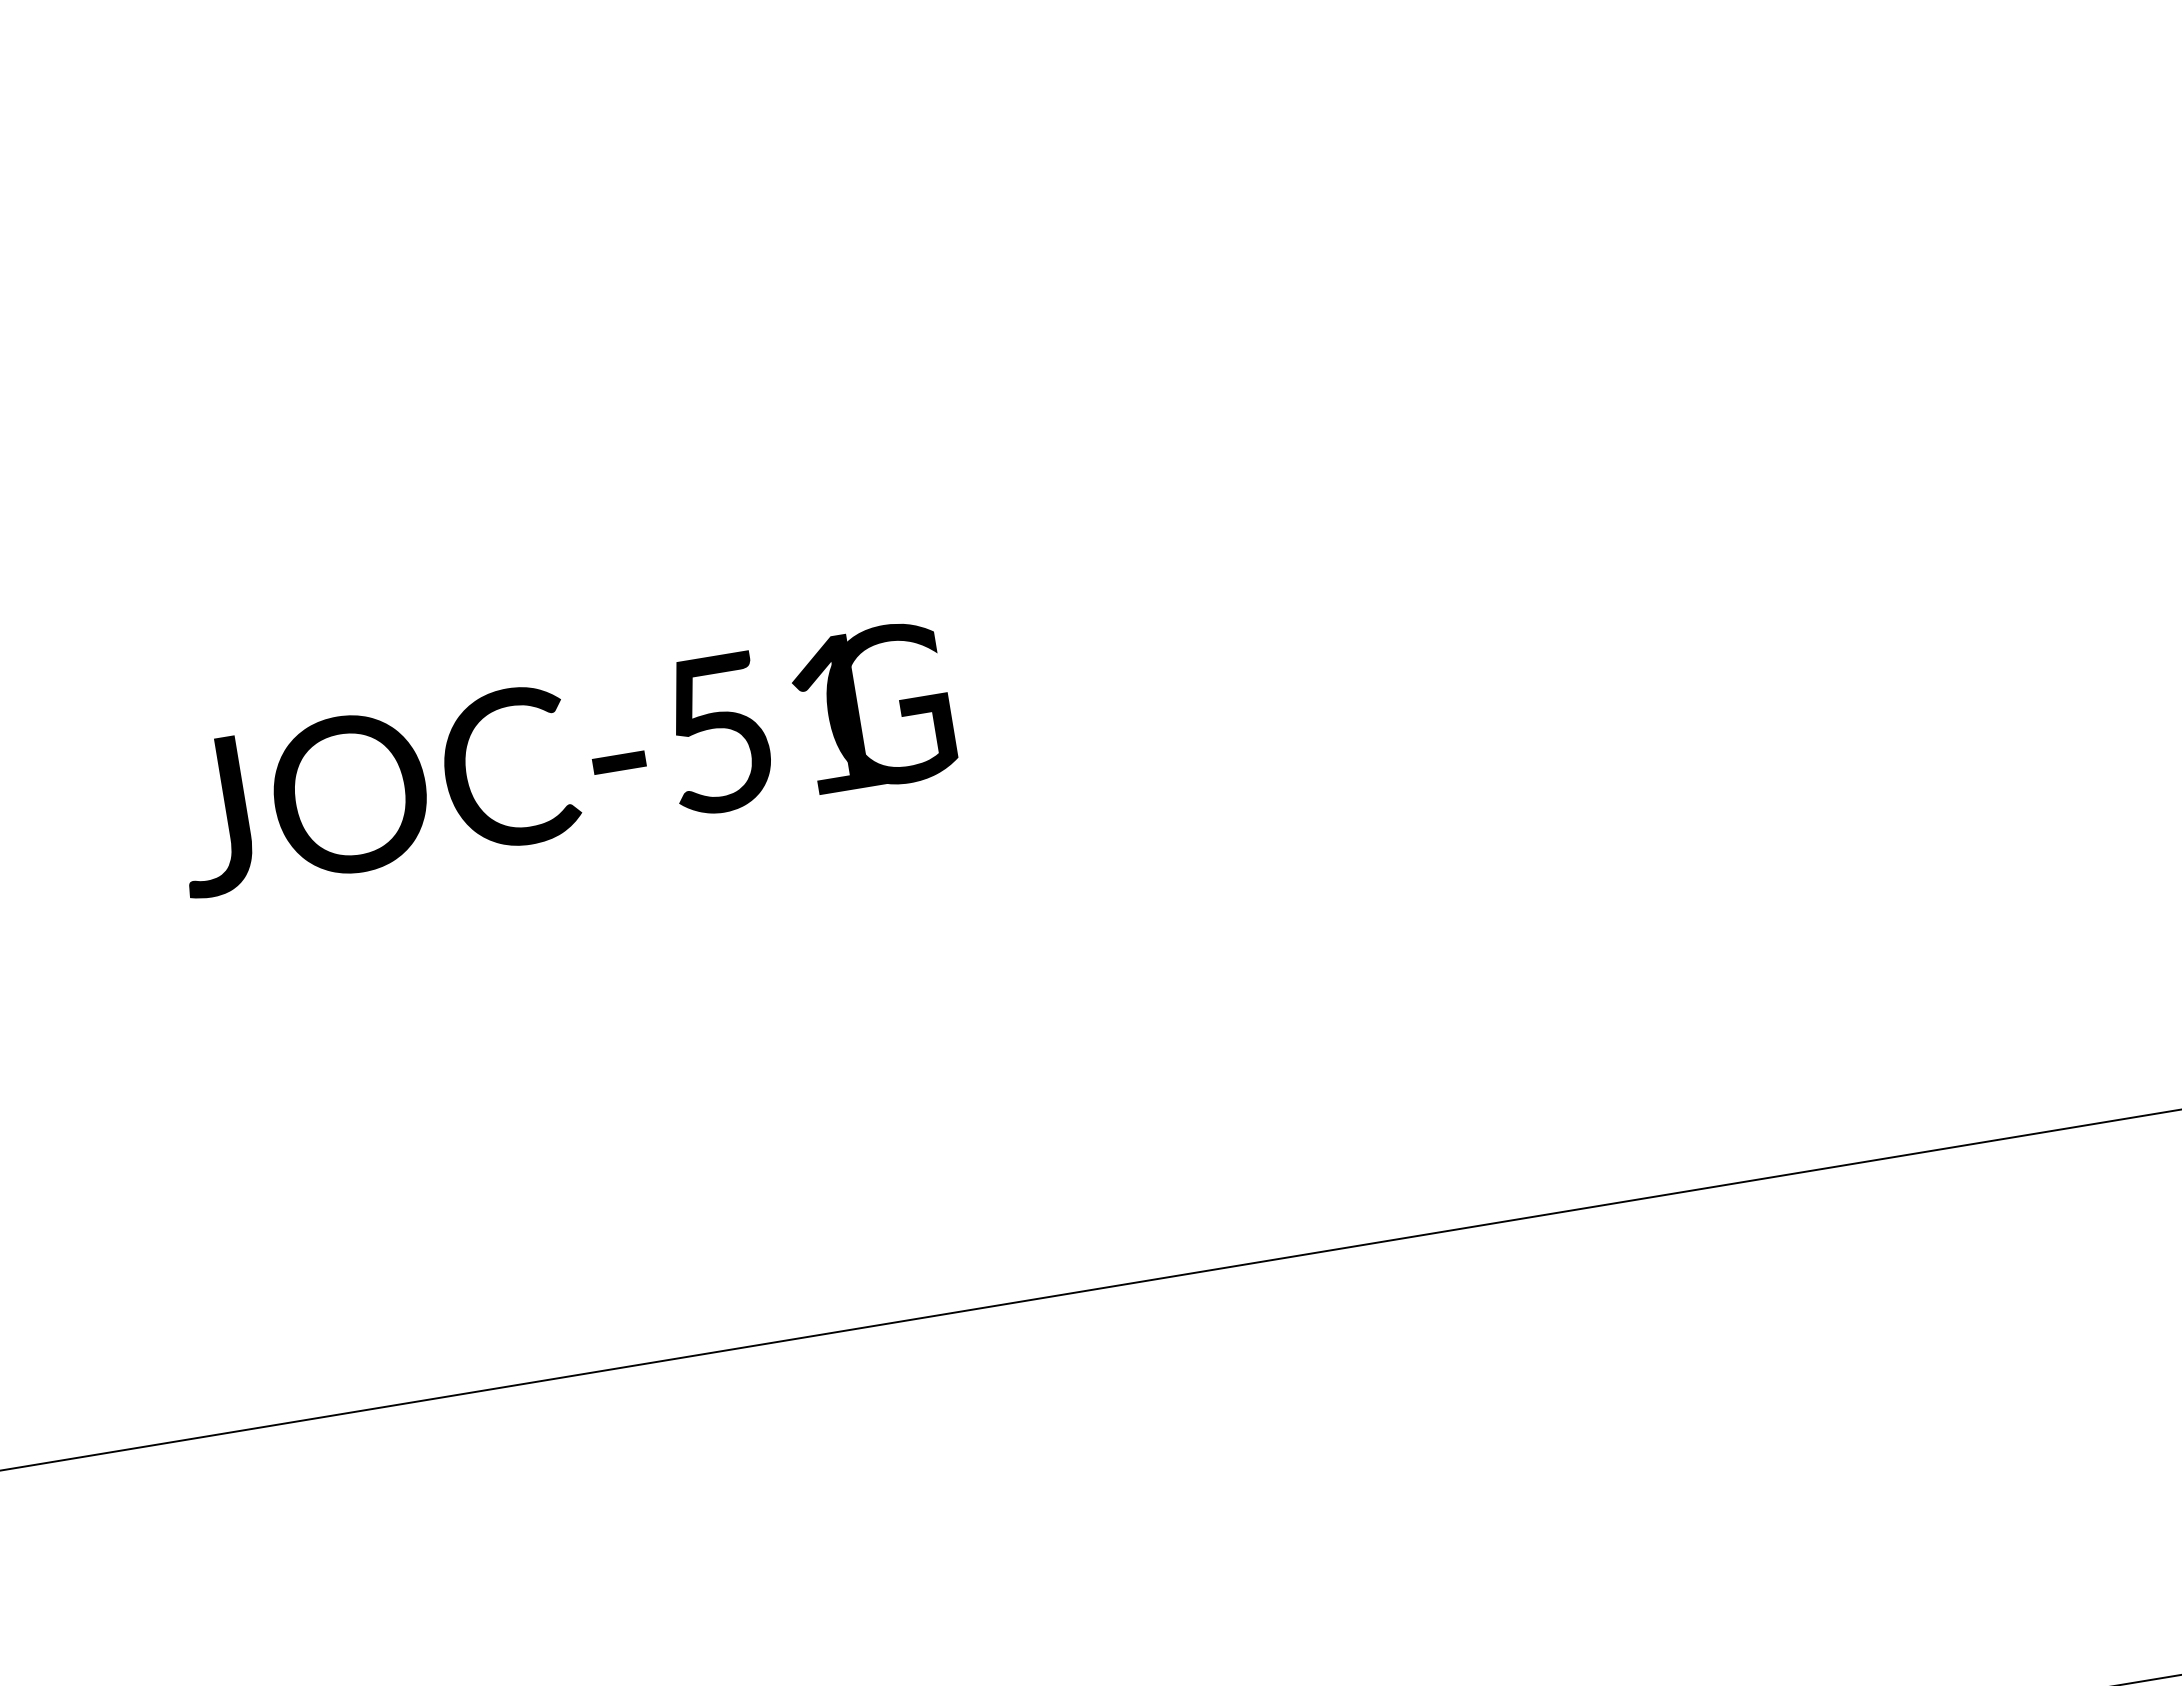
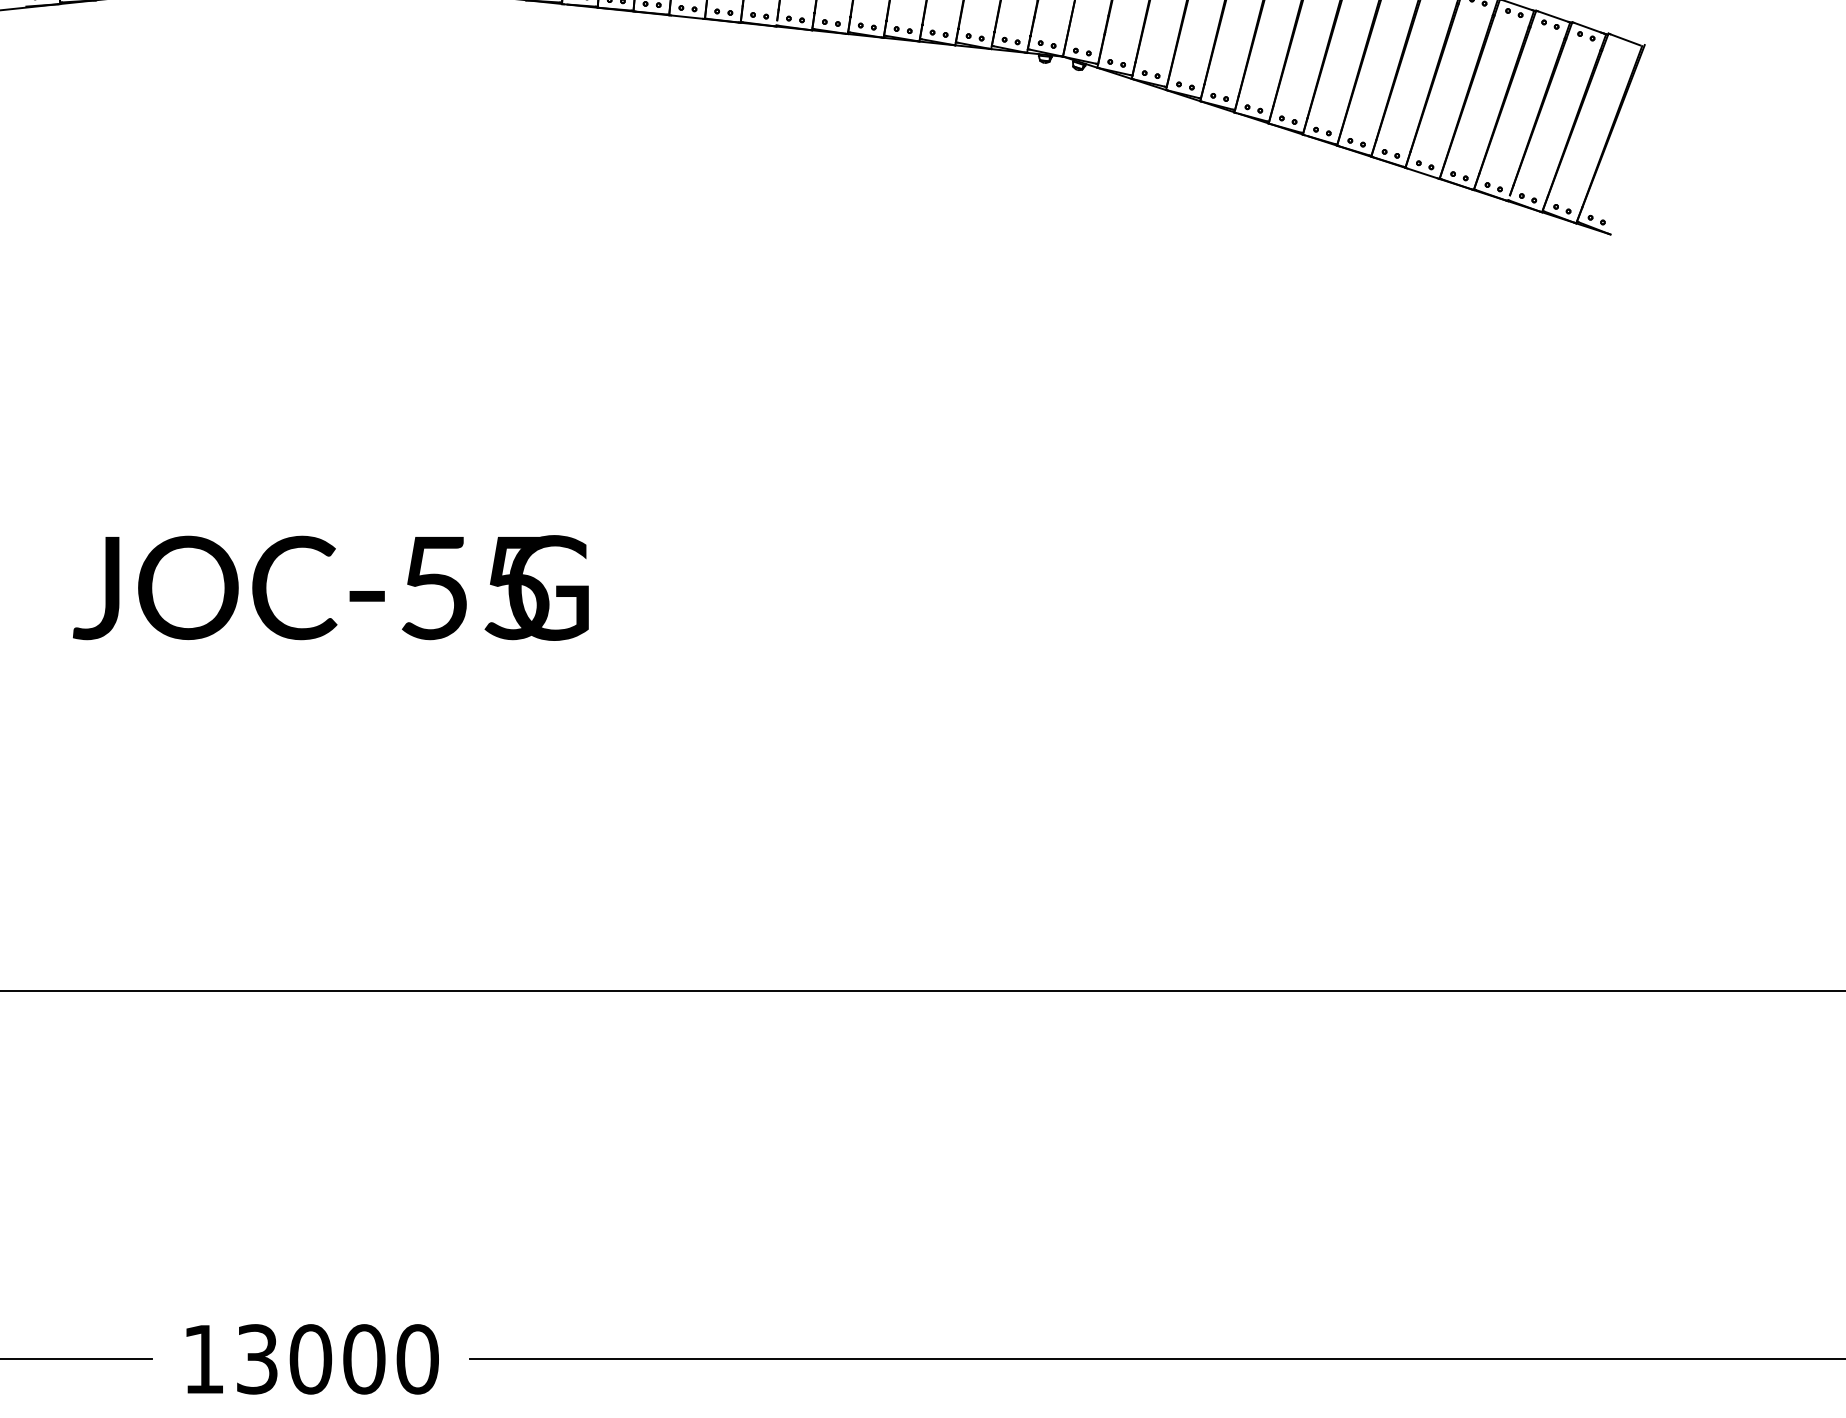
text: (840, 714) -> (516, 588), JOC-51 -> JOC-55

